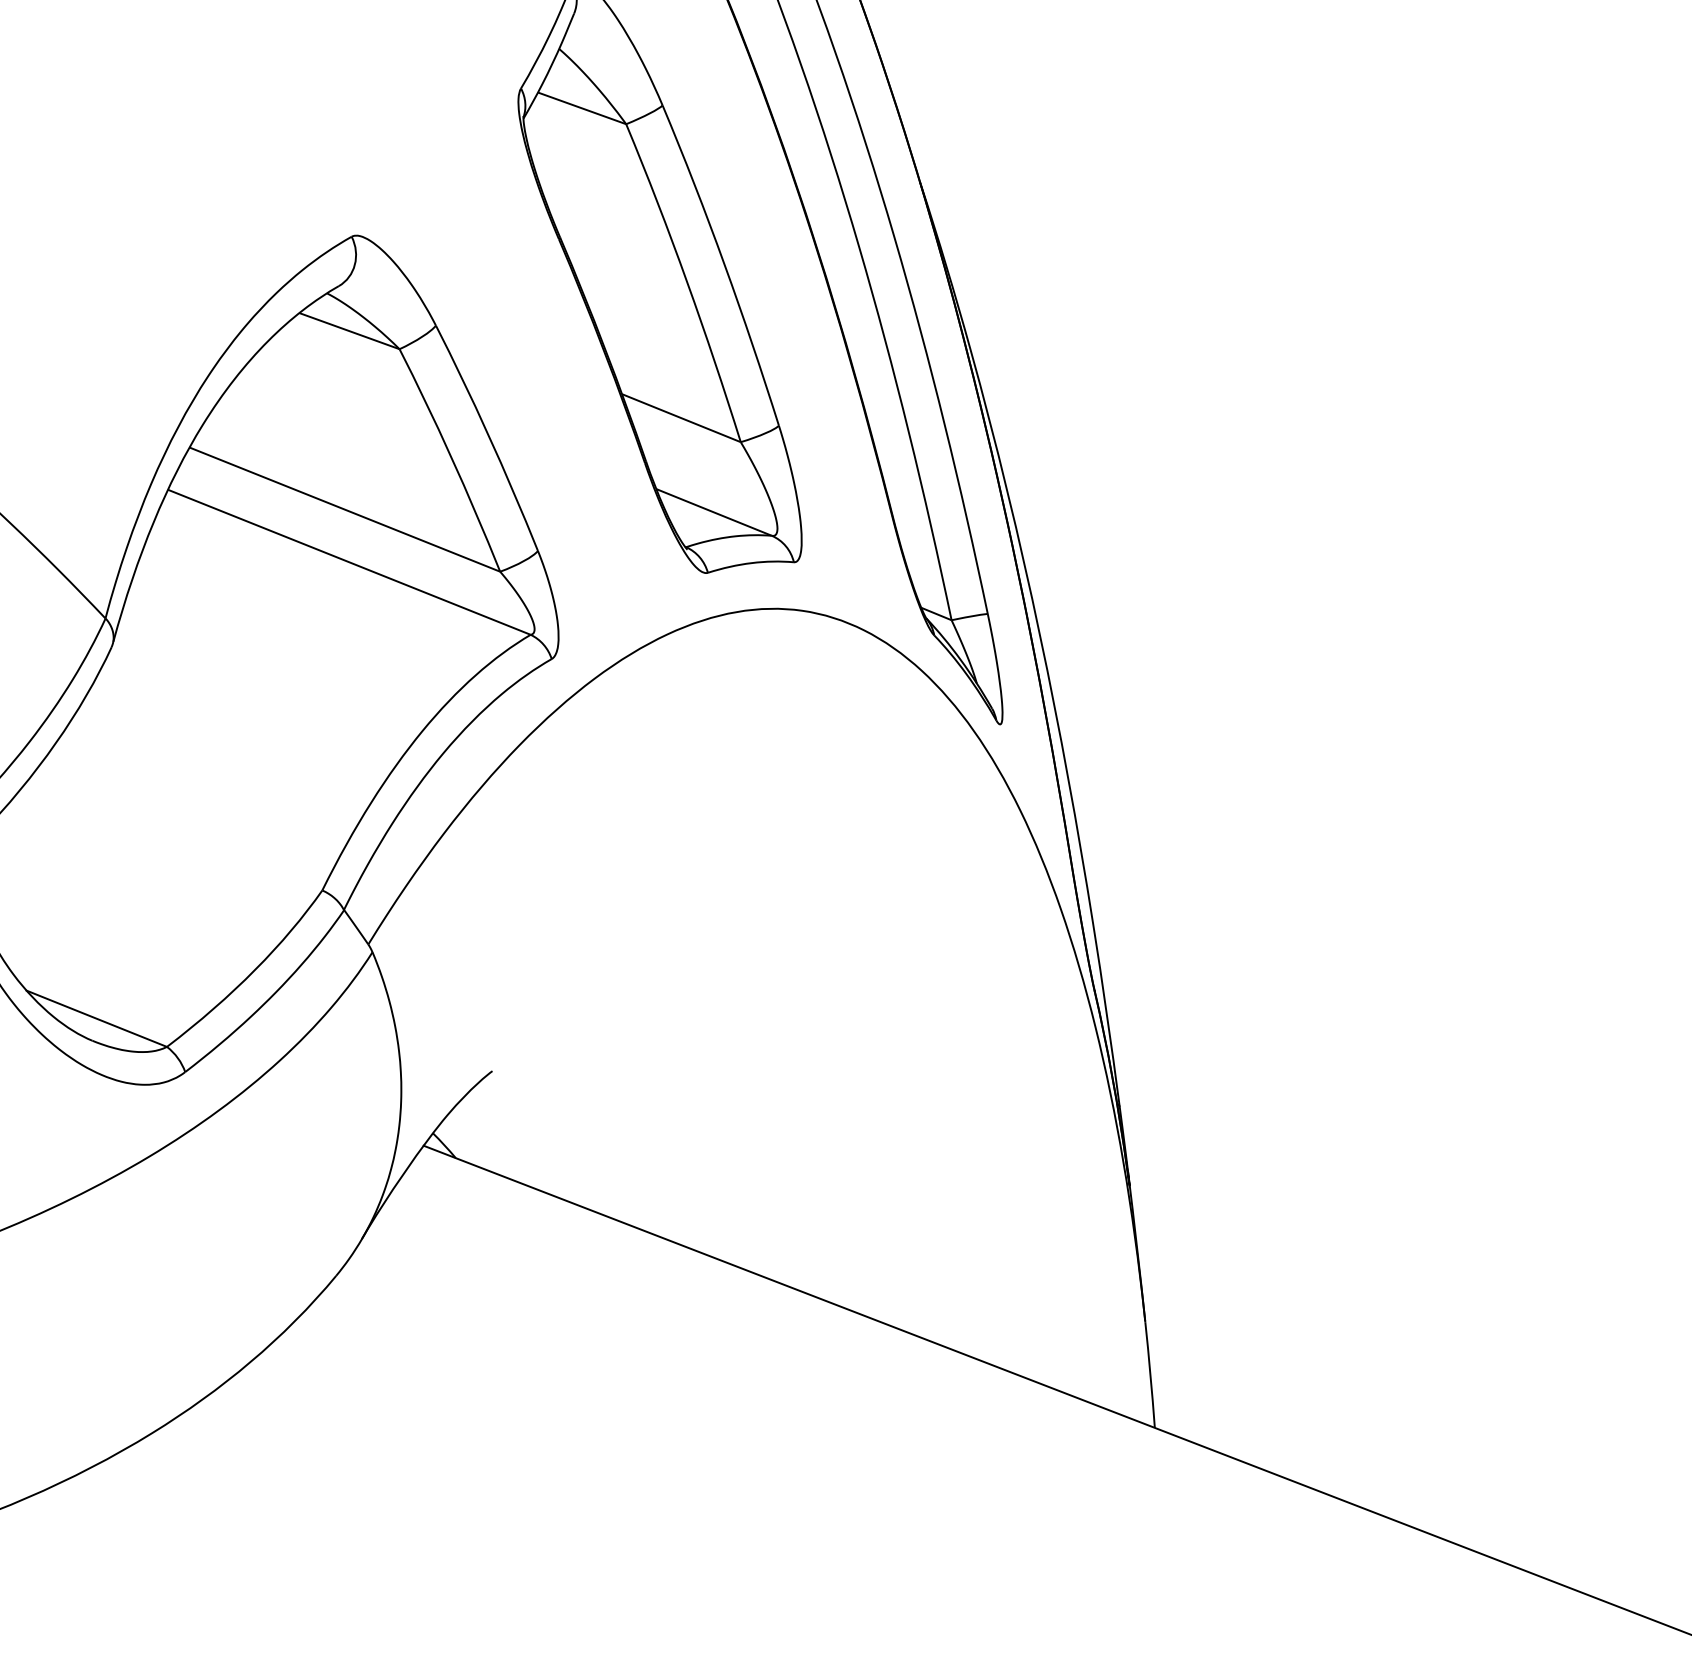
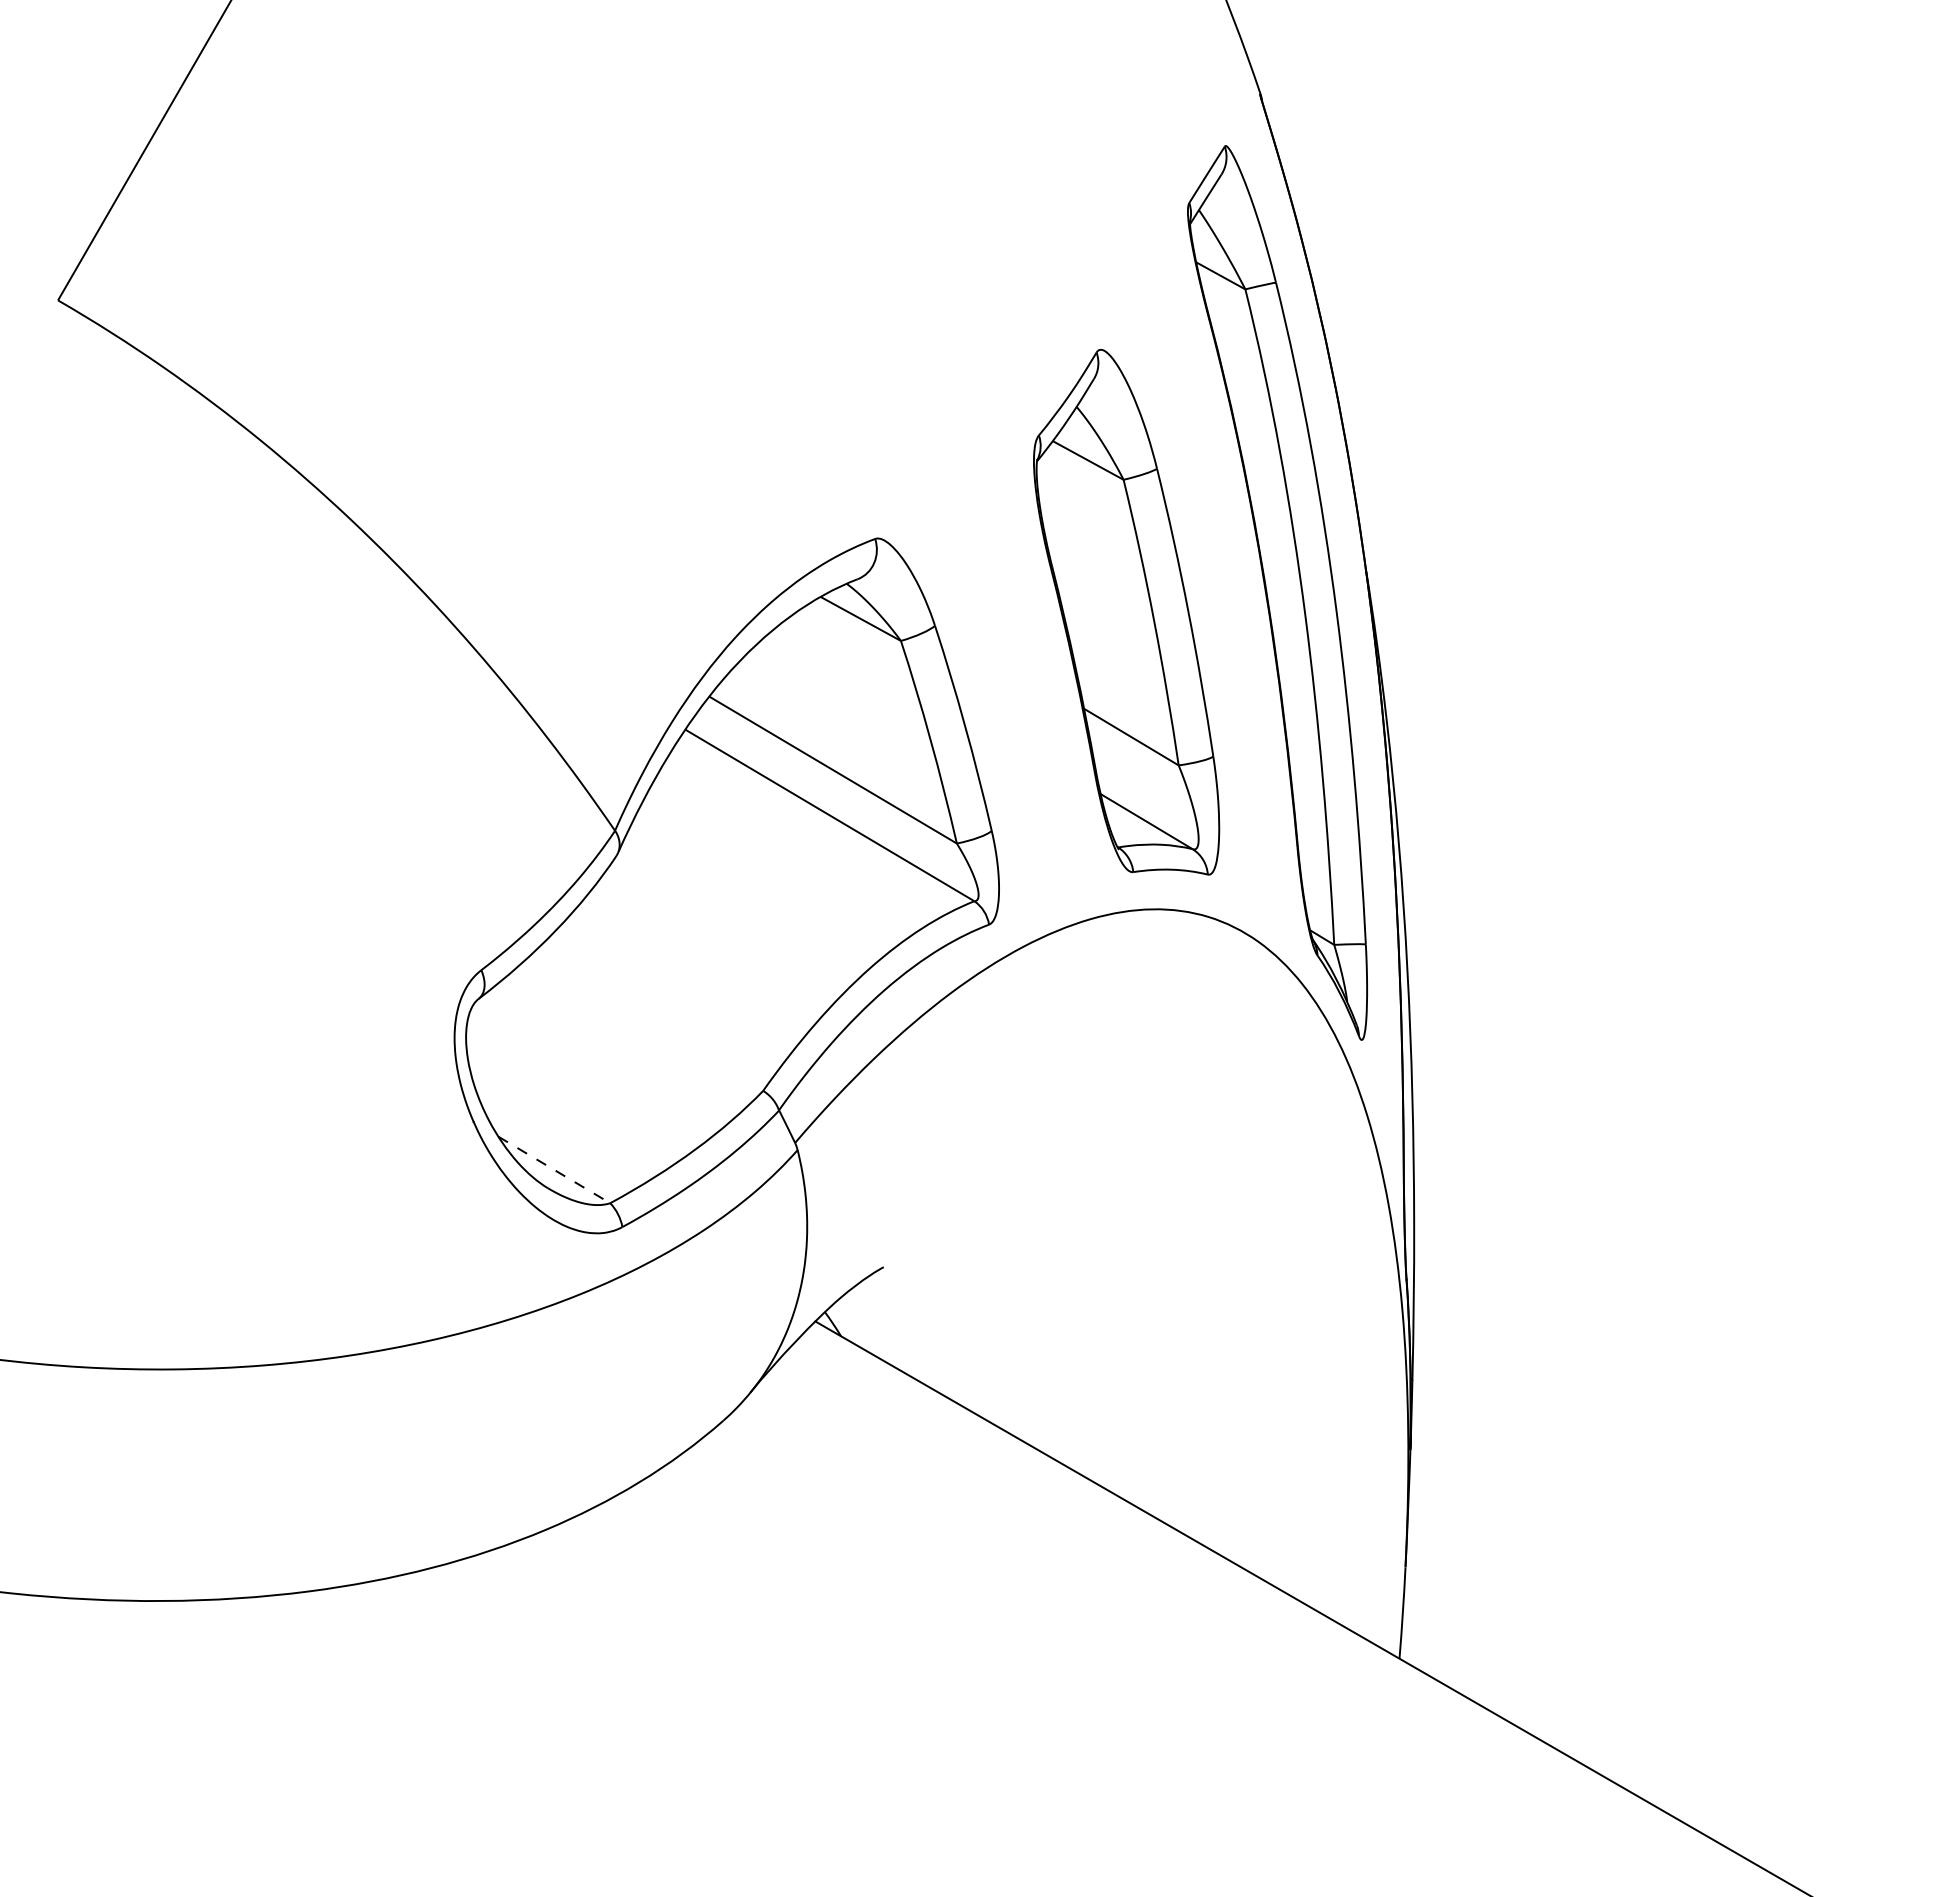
line: (97, 1019) -> (554, 1170), solid -> dashed

